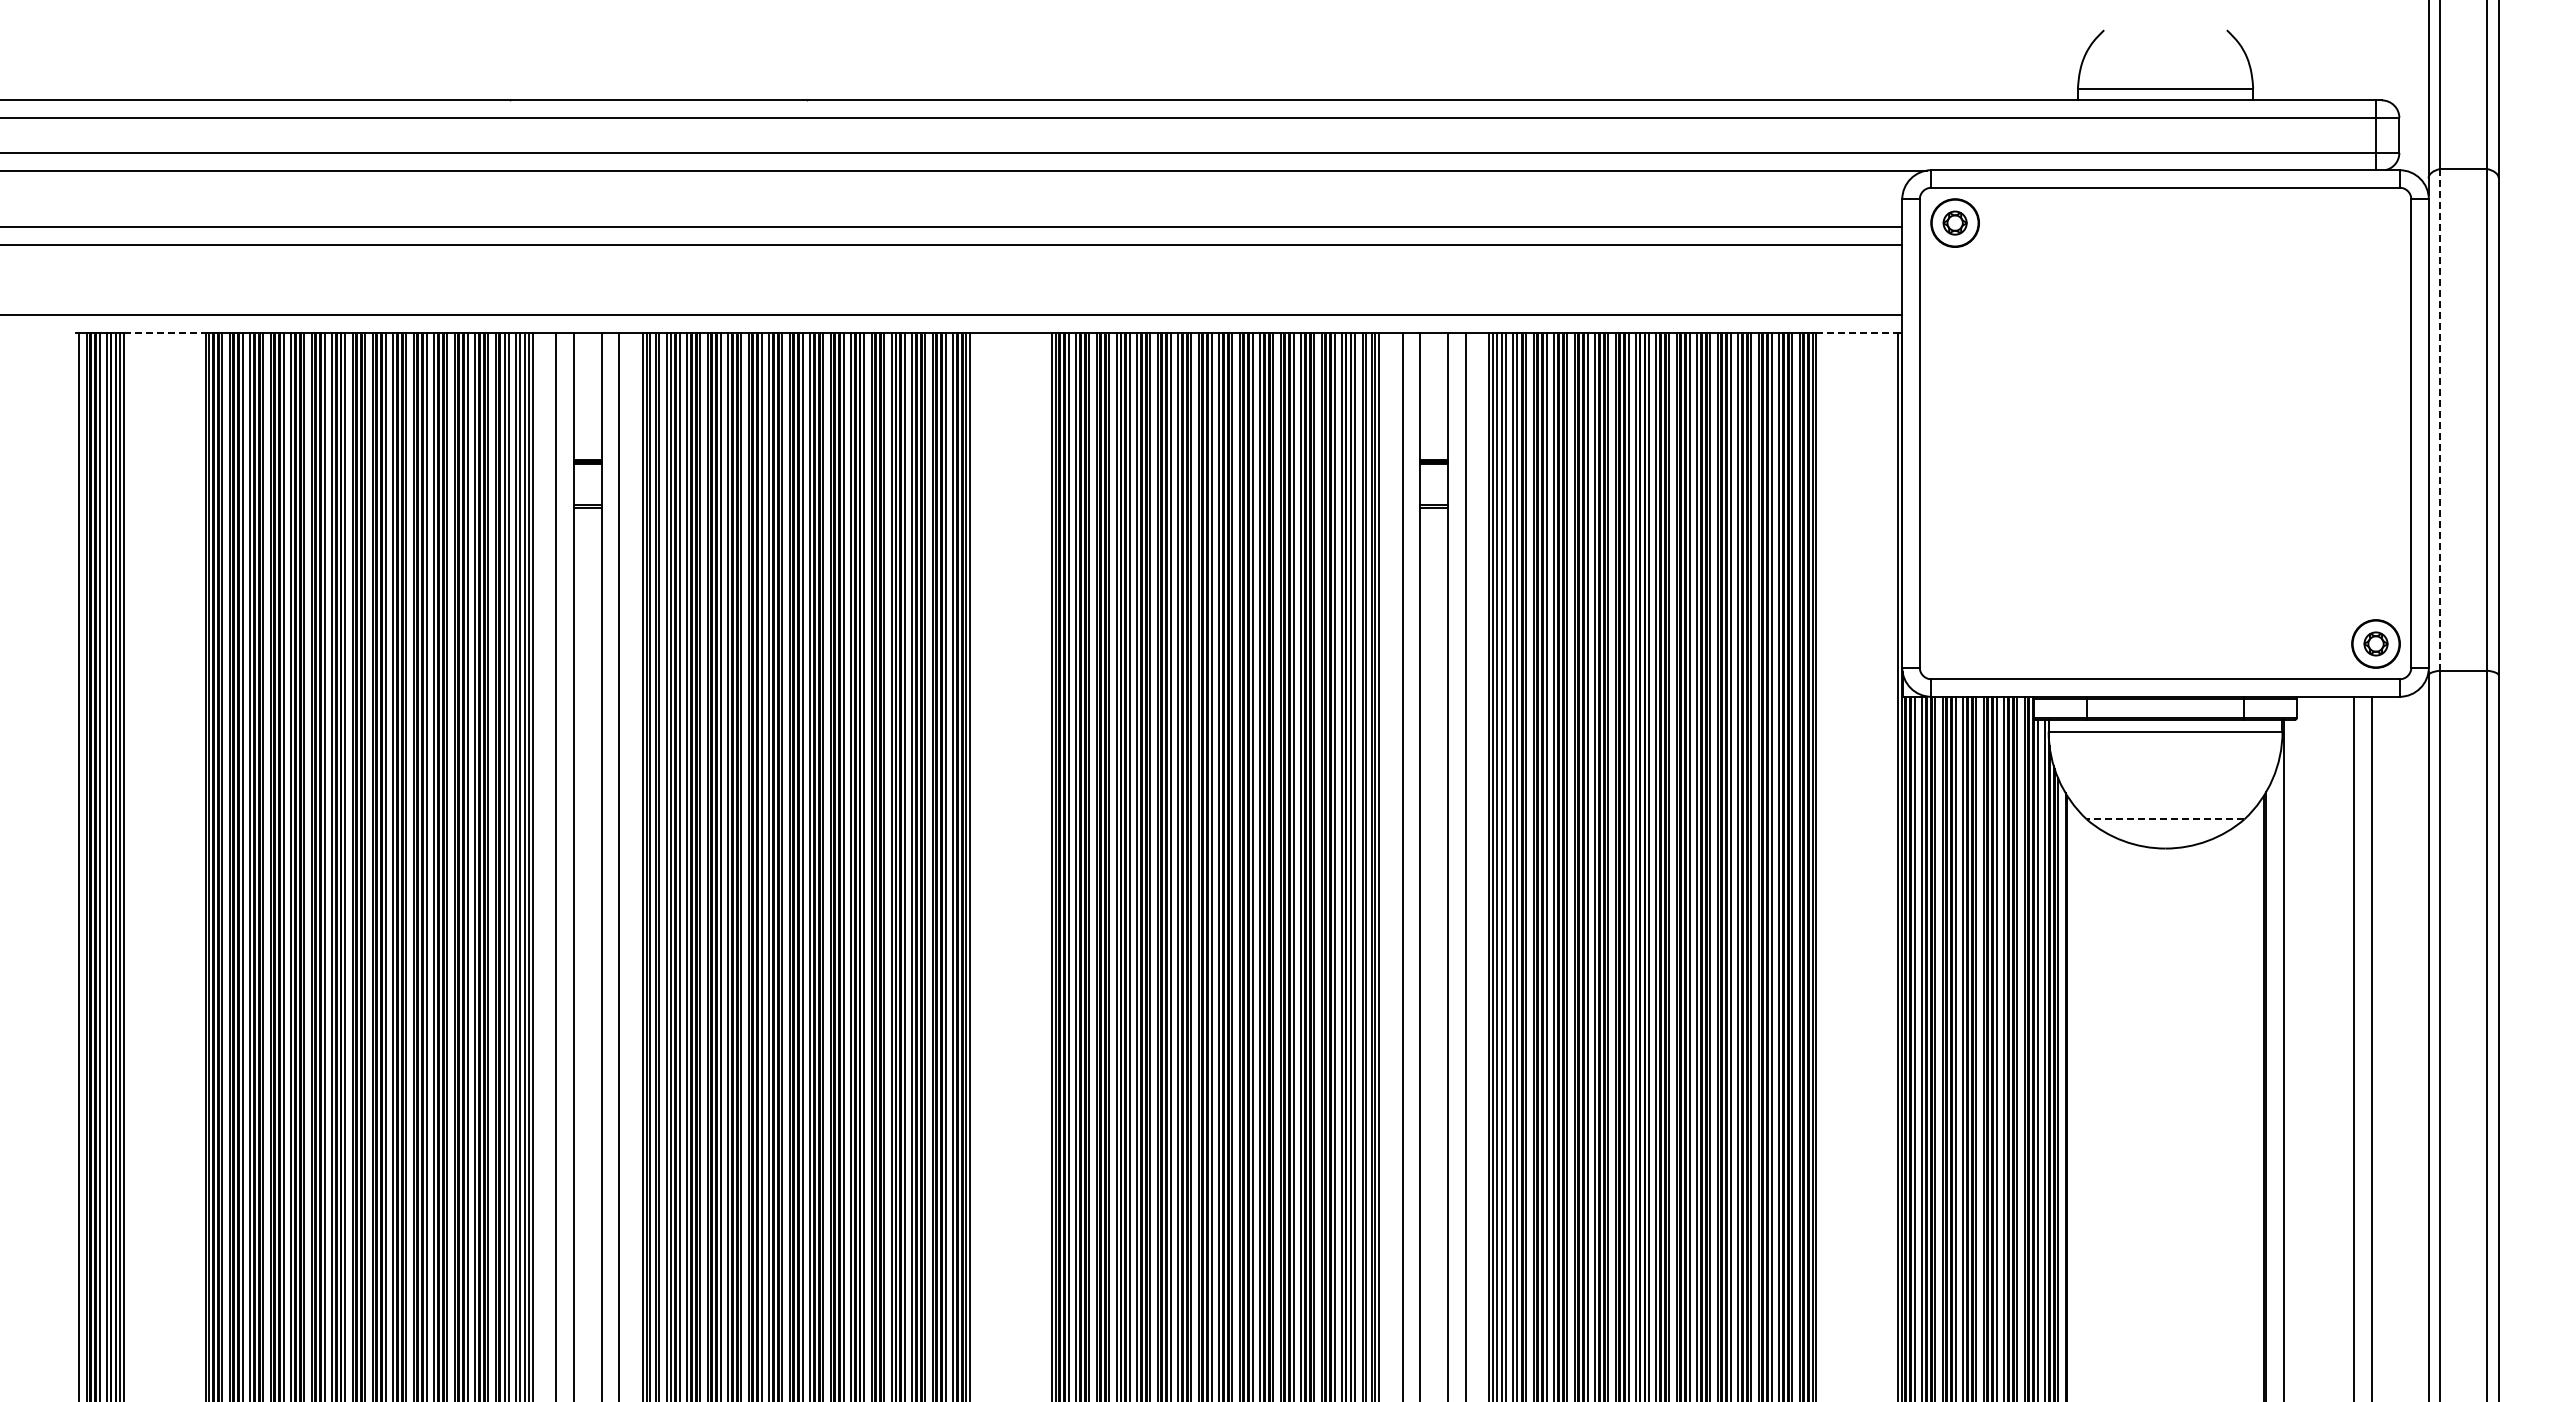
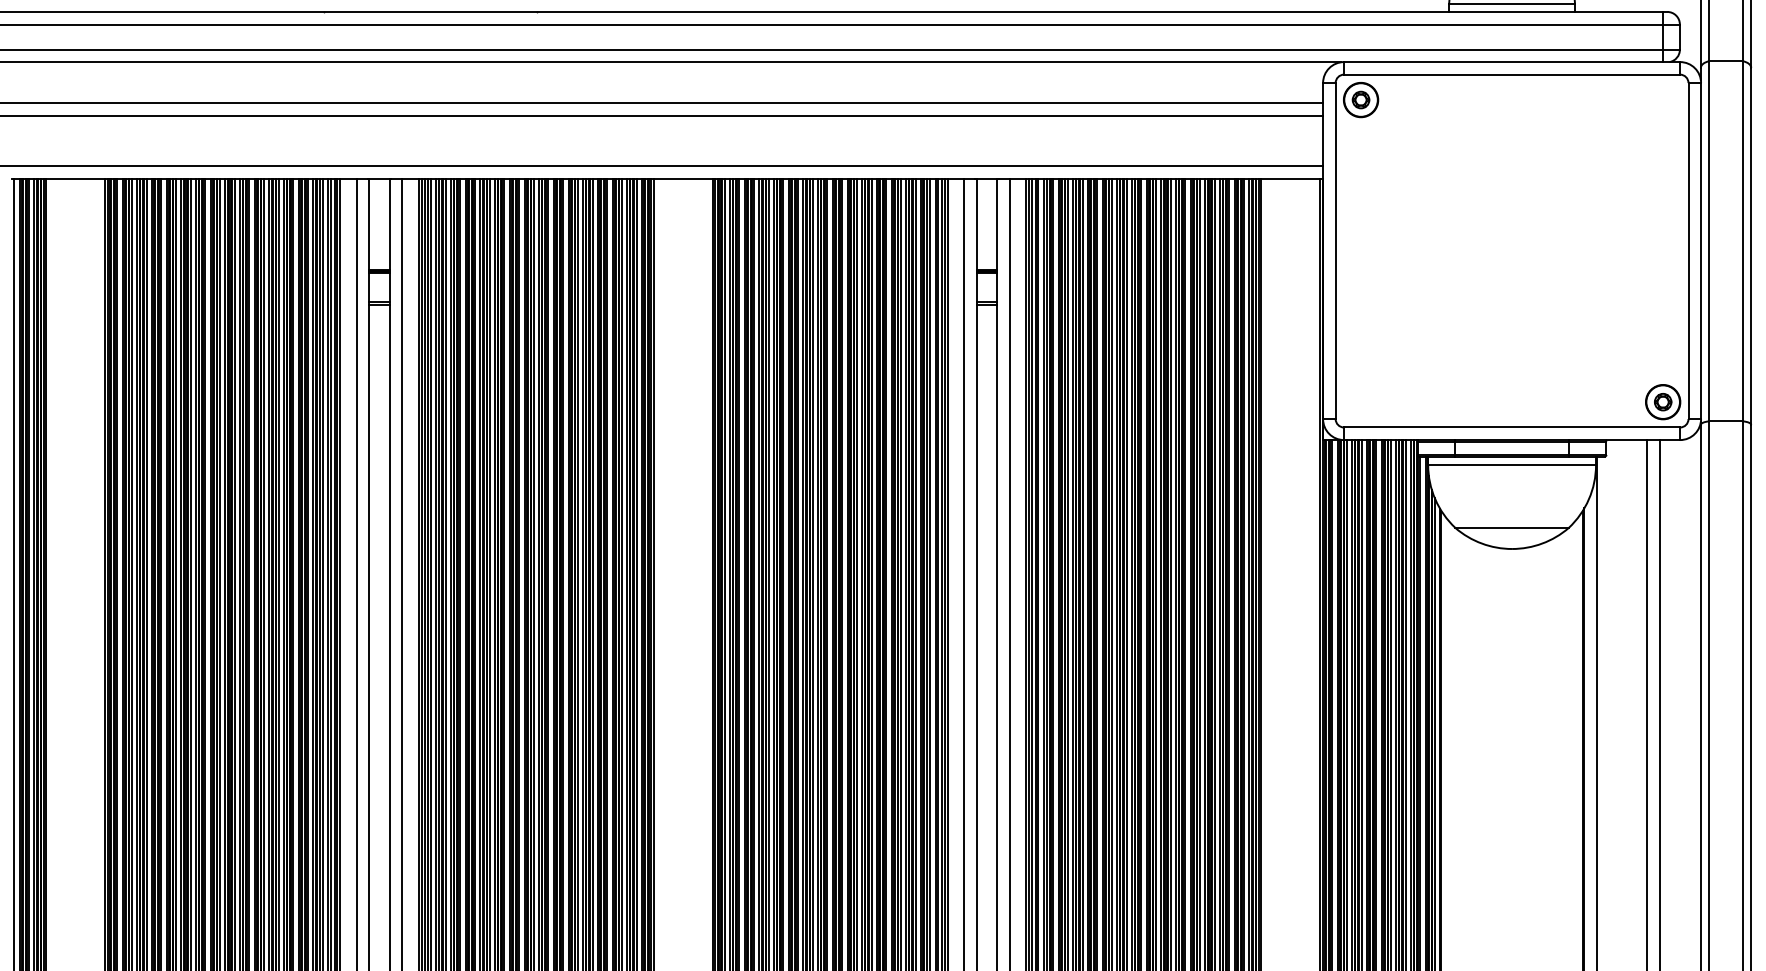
line: (164, 332) -> (75, 178), dashed -> solid
line: (1857, 332) -> (1290, 178), dashed -> solid
line: (2440, 419) -> (1709, 241), dashed -> solid
line: (2165, 819) -> (1512, 528), dashed -> solid

